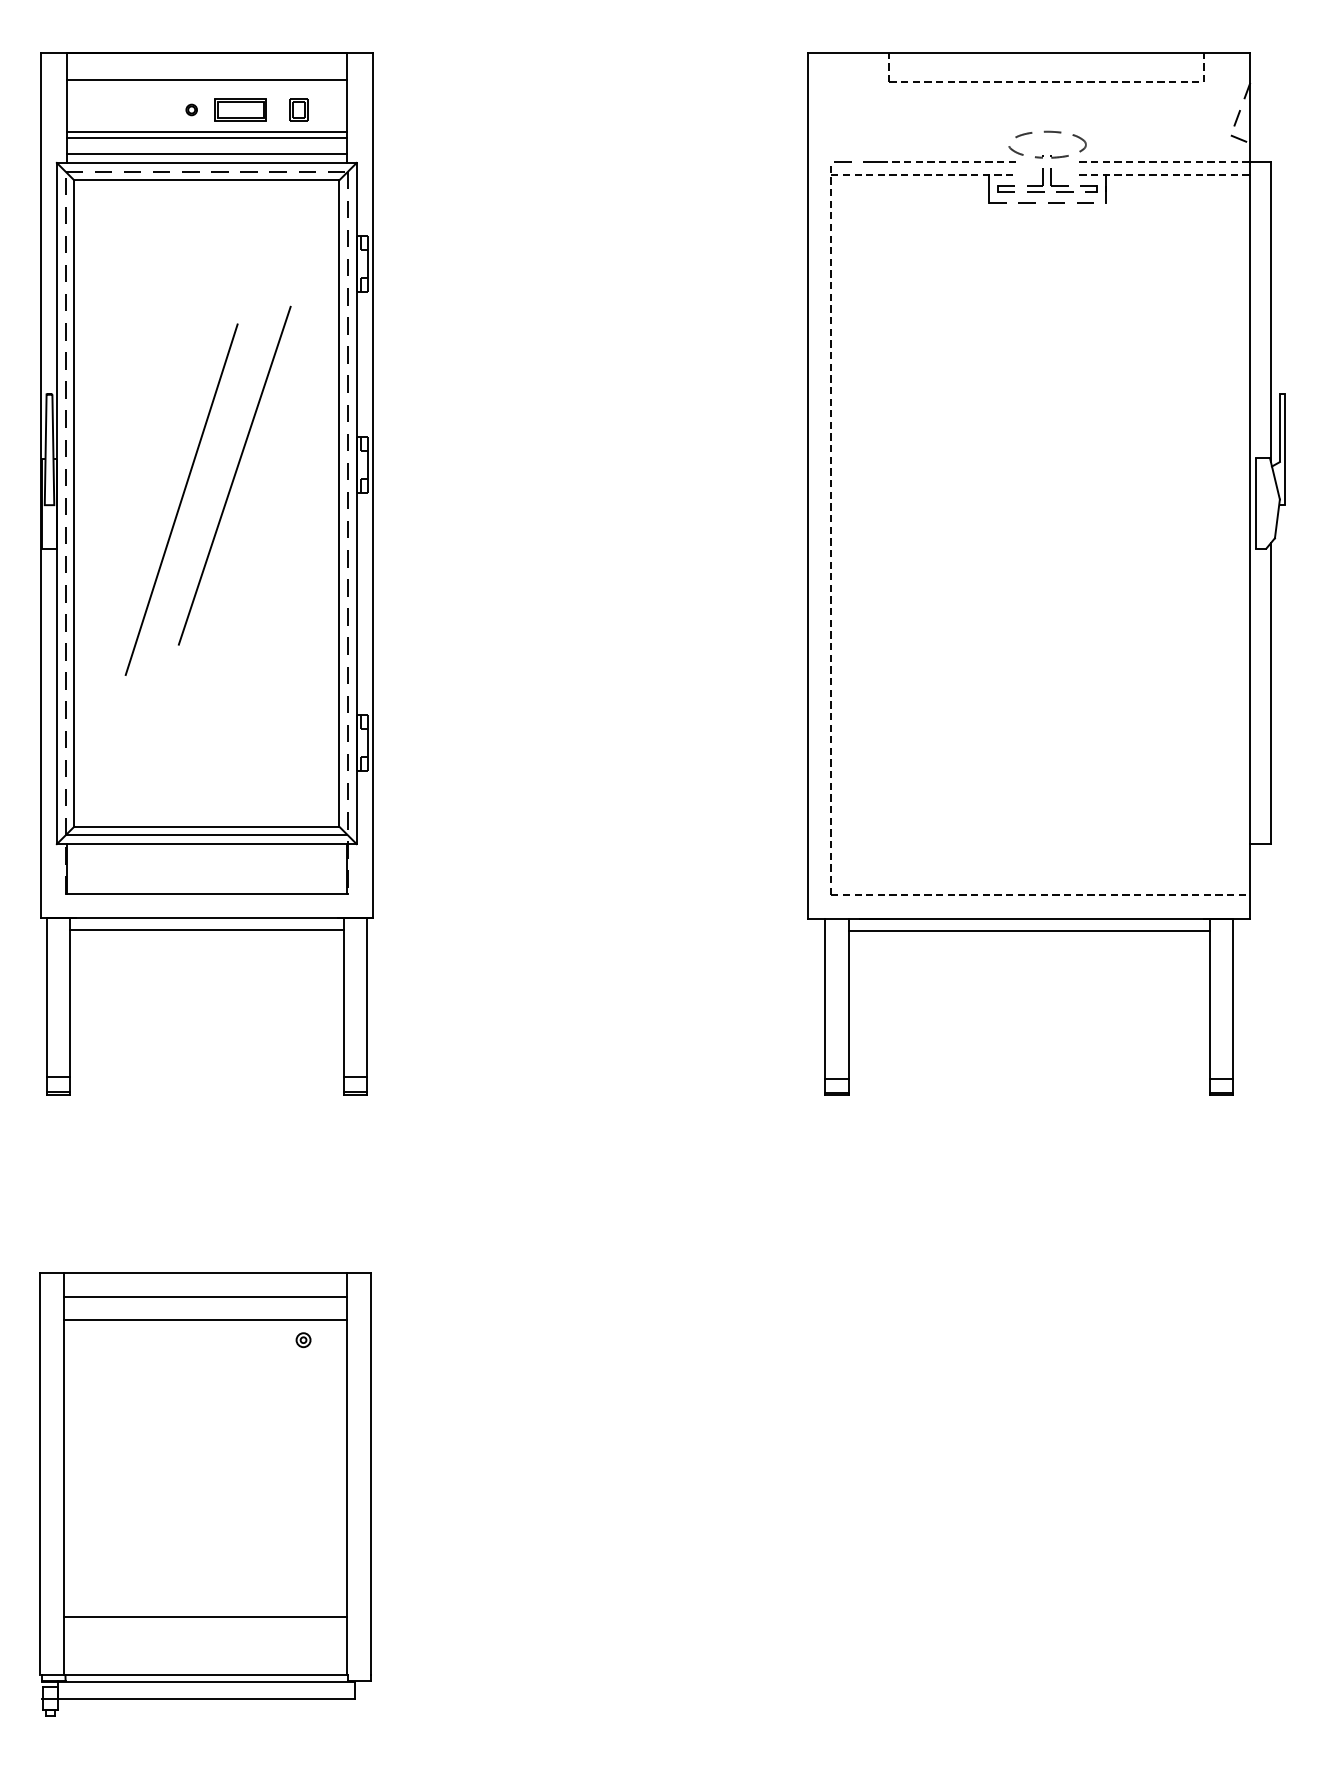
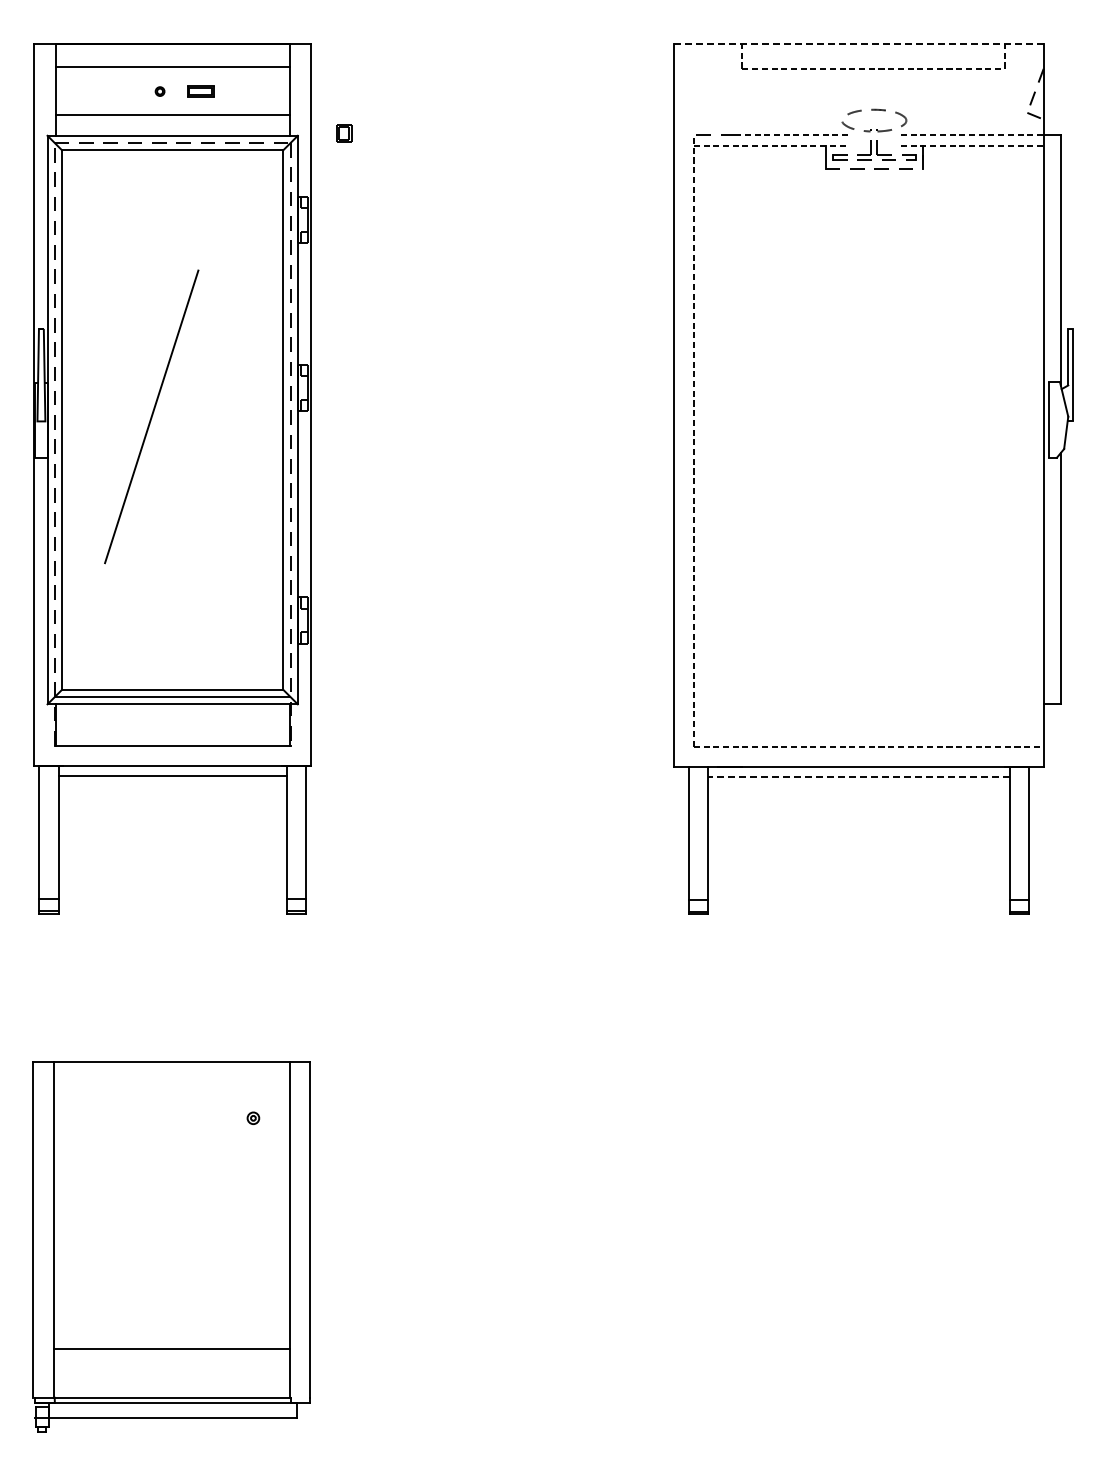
line: (1029, 53) -> (859, 44), solid -> dashed
part: (240, 109) -> (200, 91), size x0.6
part: (298, 109) -> (344, 133), moved
line: (206, 132) -> (172, 110), removed
line: (206, 154) -> (172, 128), removed
line: (234, 475) -> (195, 396), removed
line: (1029, 930) -> (859, 776), solid -> dashed
line: (205, 1296) -> (171, 1081), removed
line: (205, 1320) -> (171, 1101), removed

